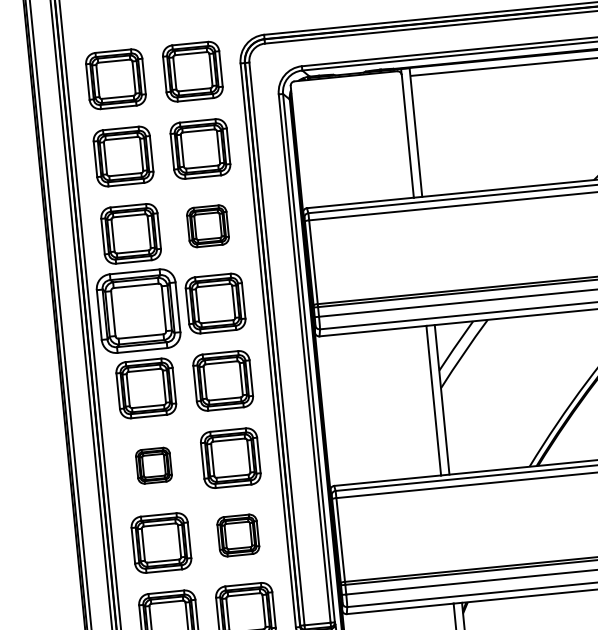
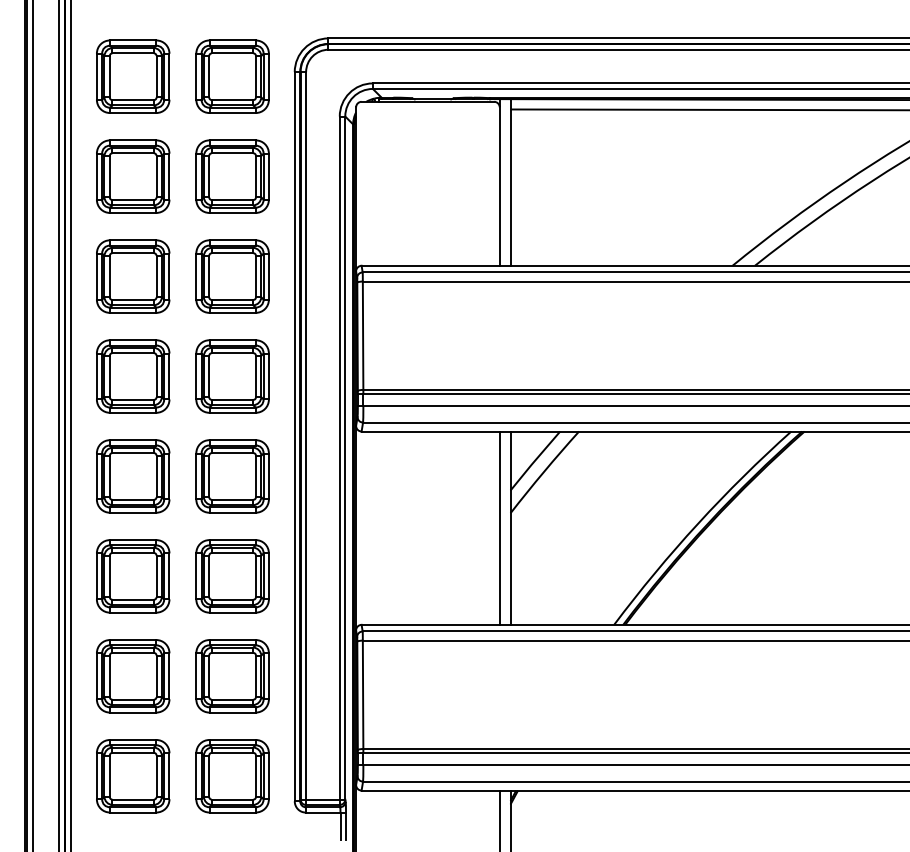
part: (207, 226) -> (232, 276), size x1.43
part: (138, 311) -> (133, 376), size x0.71
part: (154, 465) -> (133, 576), size x1.67
part: (238, 535) -> (232, 676), size x1.43

